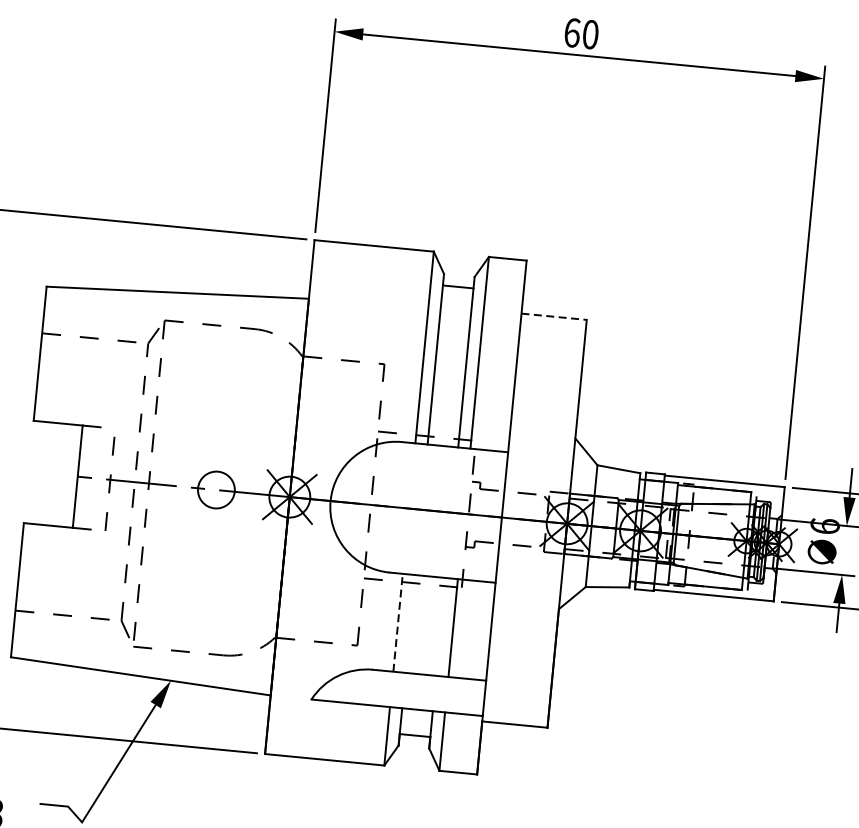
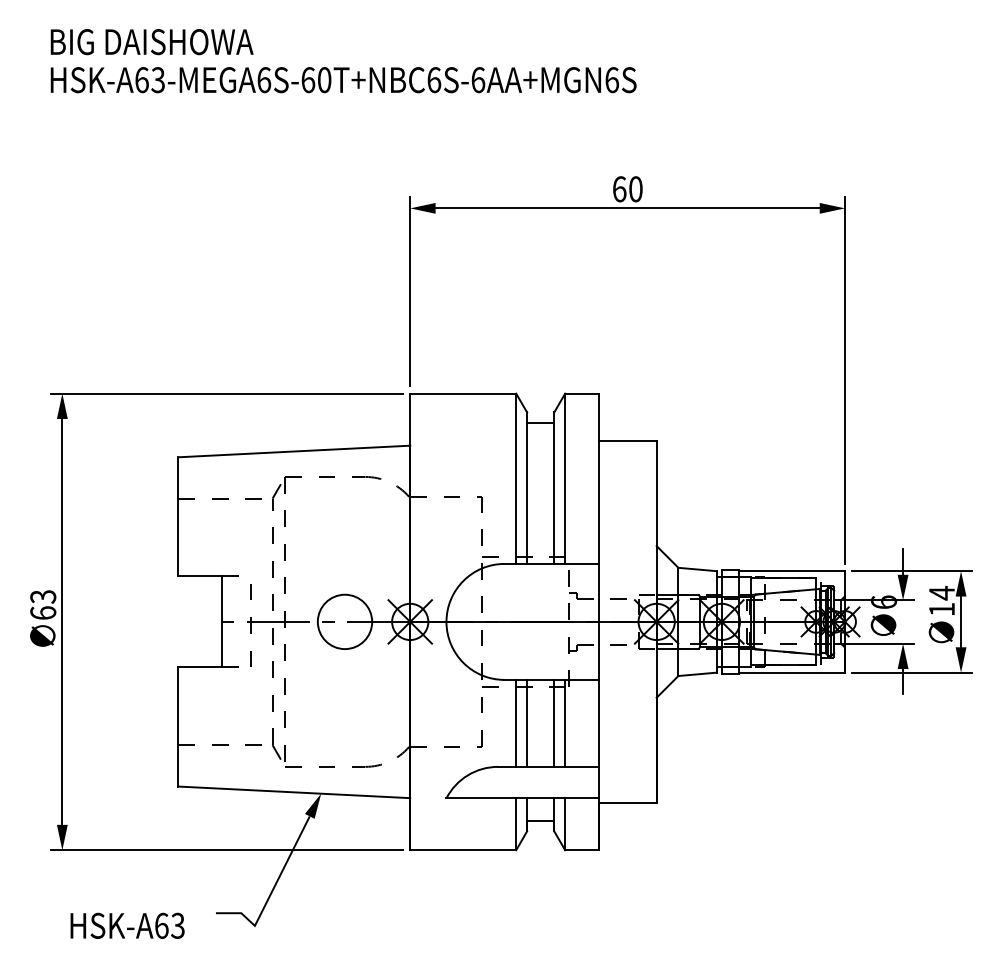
line: (553, 316) -> (627, 440), dashed -> solid
circle: (215, 489) -> (344, 621), size x1.67
line: (398, 621) -> (516, 722), dashed -> solid
line: (410, 623) -> (527, 722), added
line: (441, 625) -> (554, 722), added

